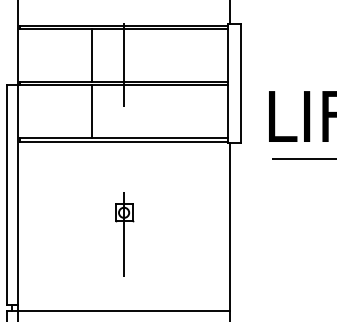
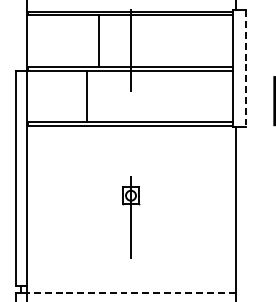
line: (241, 84) -> (246, 69), solid -> dashed
line: (91, 111) -> (86, 96), moved
line: (123, 311) -> (130, 292), solid -> dashed

